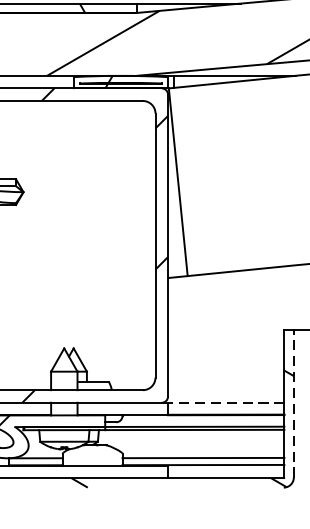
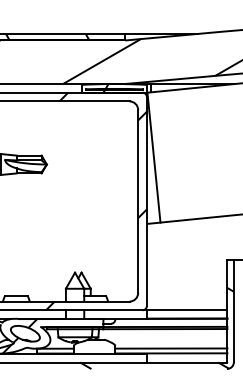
line: (225, 403) -> (186, 310), dashed -> solid
line: (293, 404) -> (233, 311), dashed -> solid

